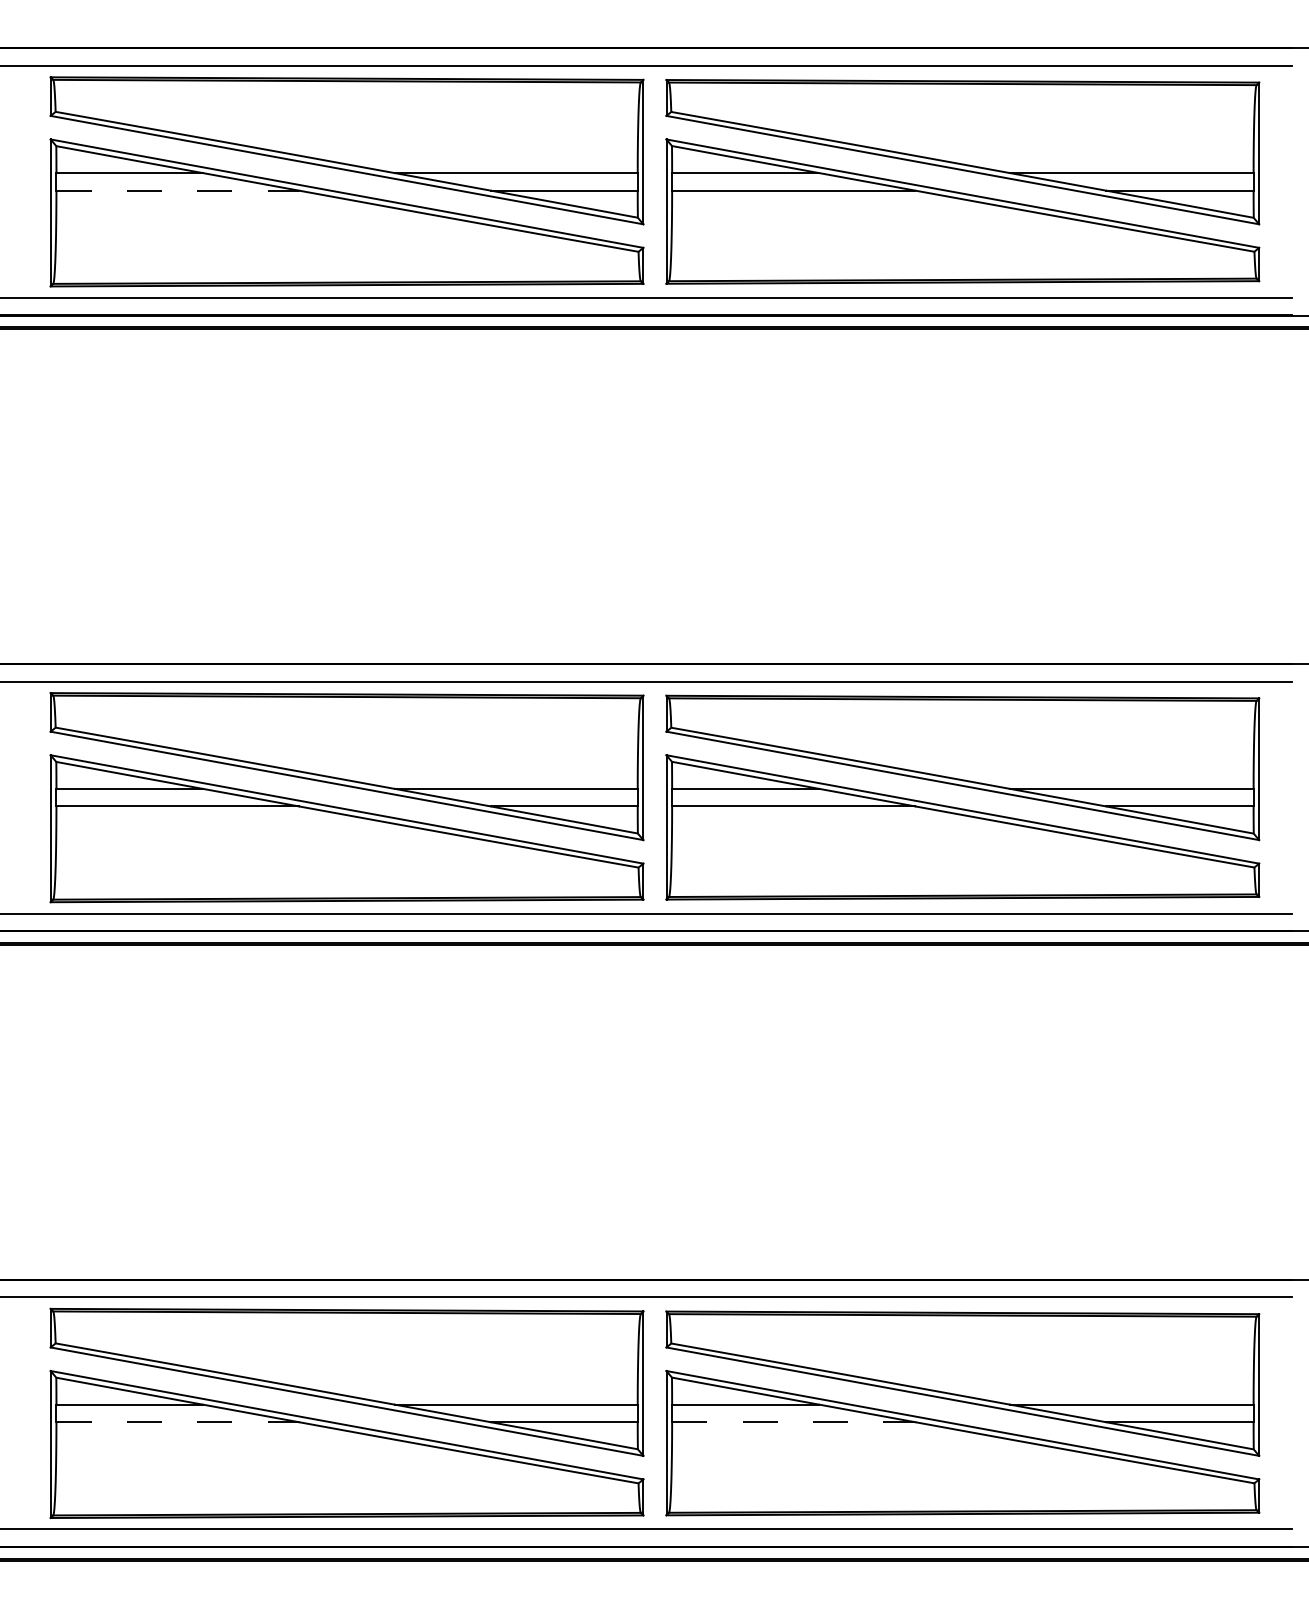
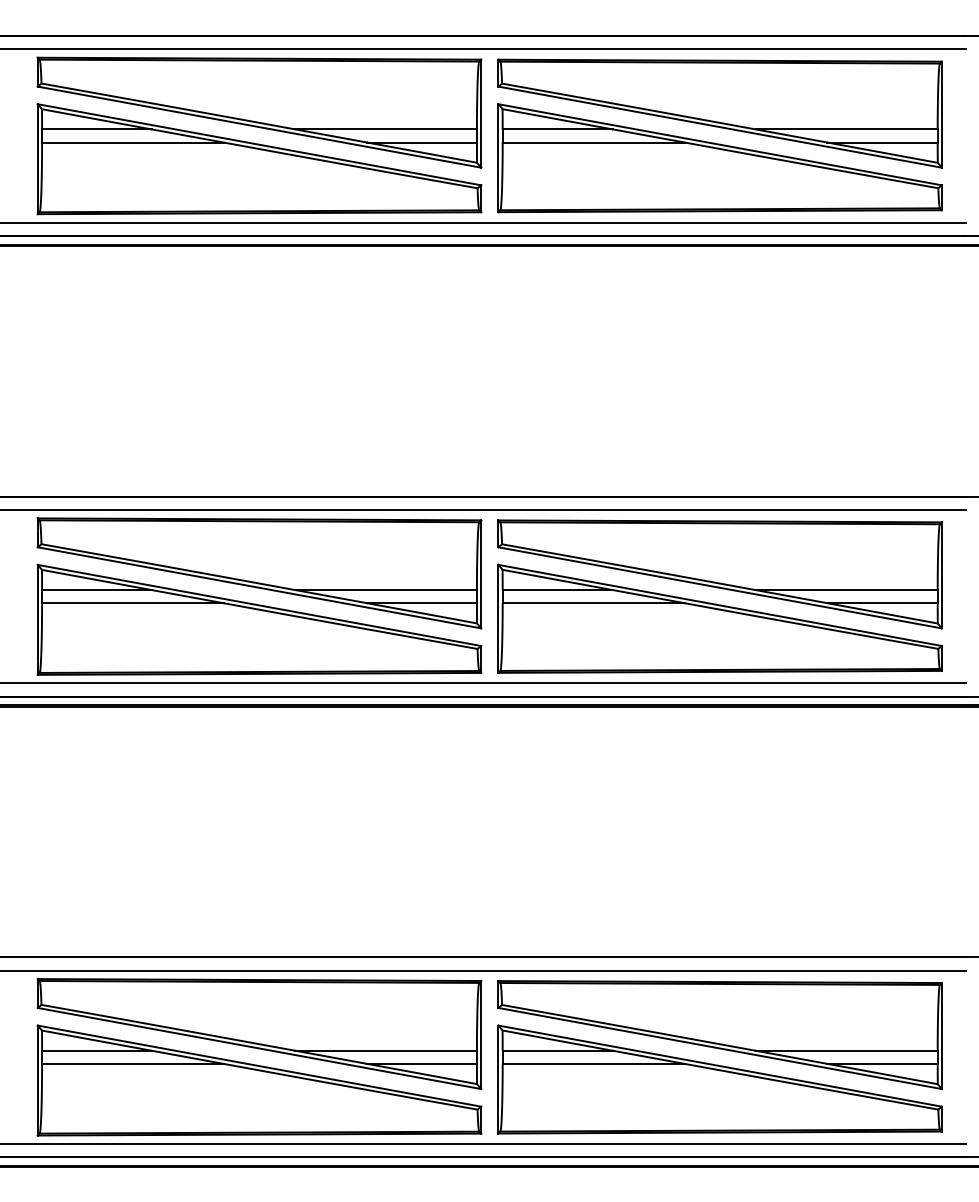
line: (177, 190) -> (132, 142), dashed -> solid
line: (177, 1421) -> (132, 1063), dashed -> solid
line: (793, 1421) -> (593, 1063), dashed -> solid

